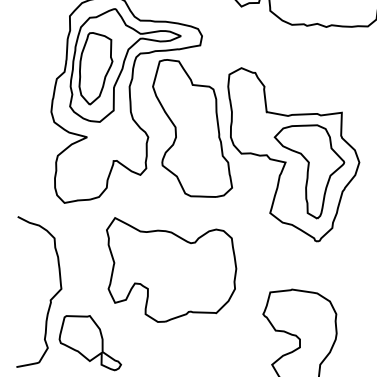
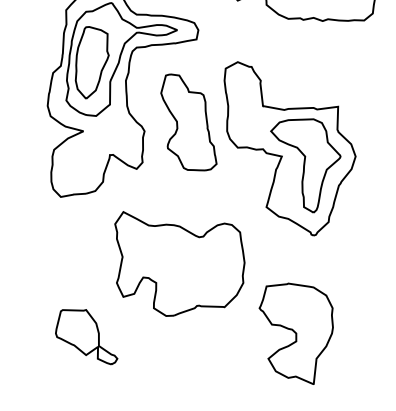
part: (192, 128) -> (188, 122), size x0.7
part: (171, 269) -> (179, 263), moved
curve: (50, 299) -> (46, 293), removed

